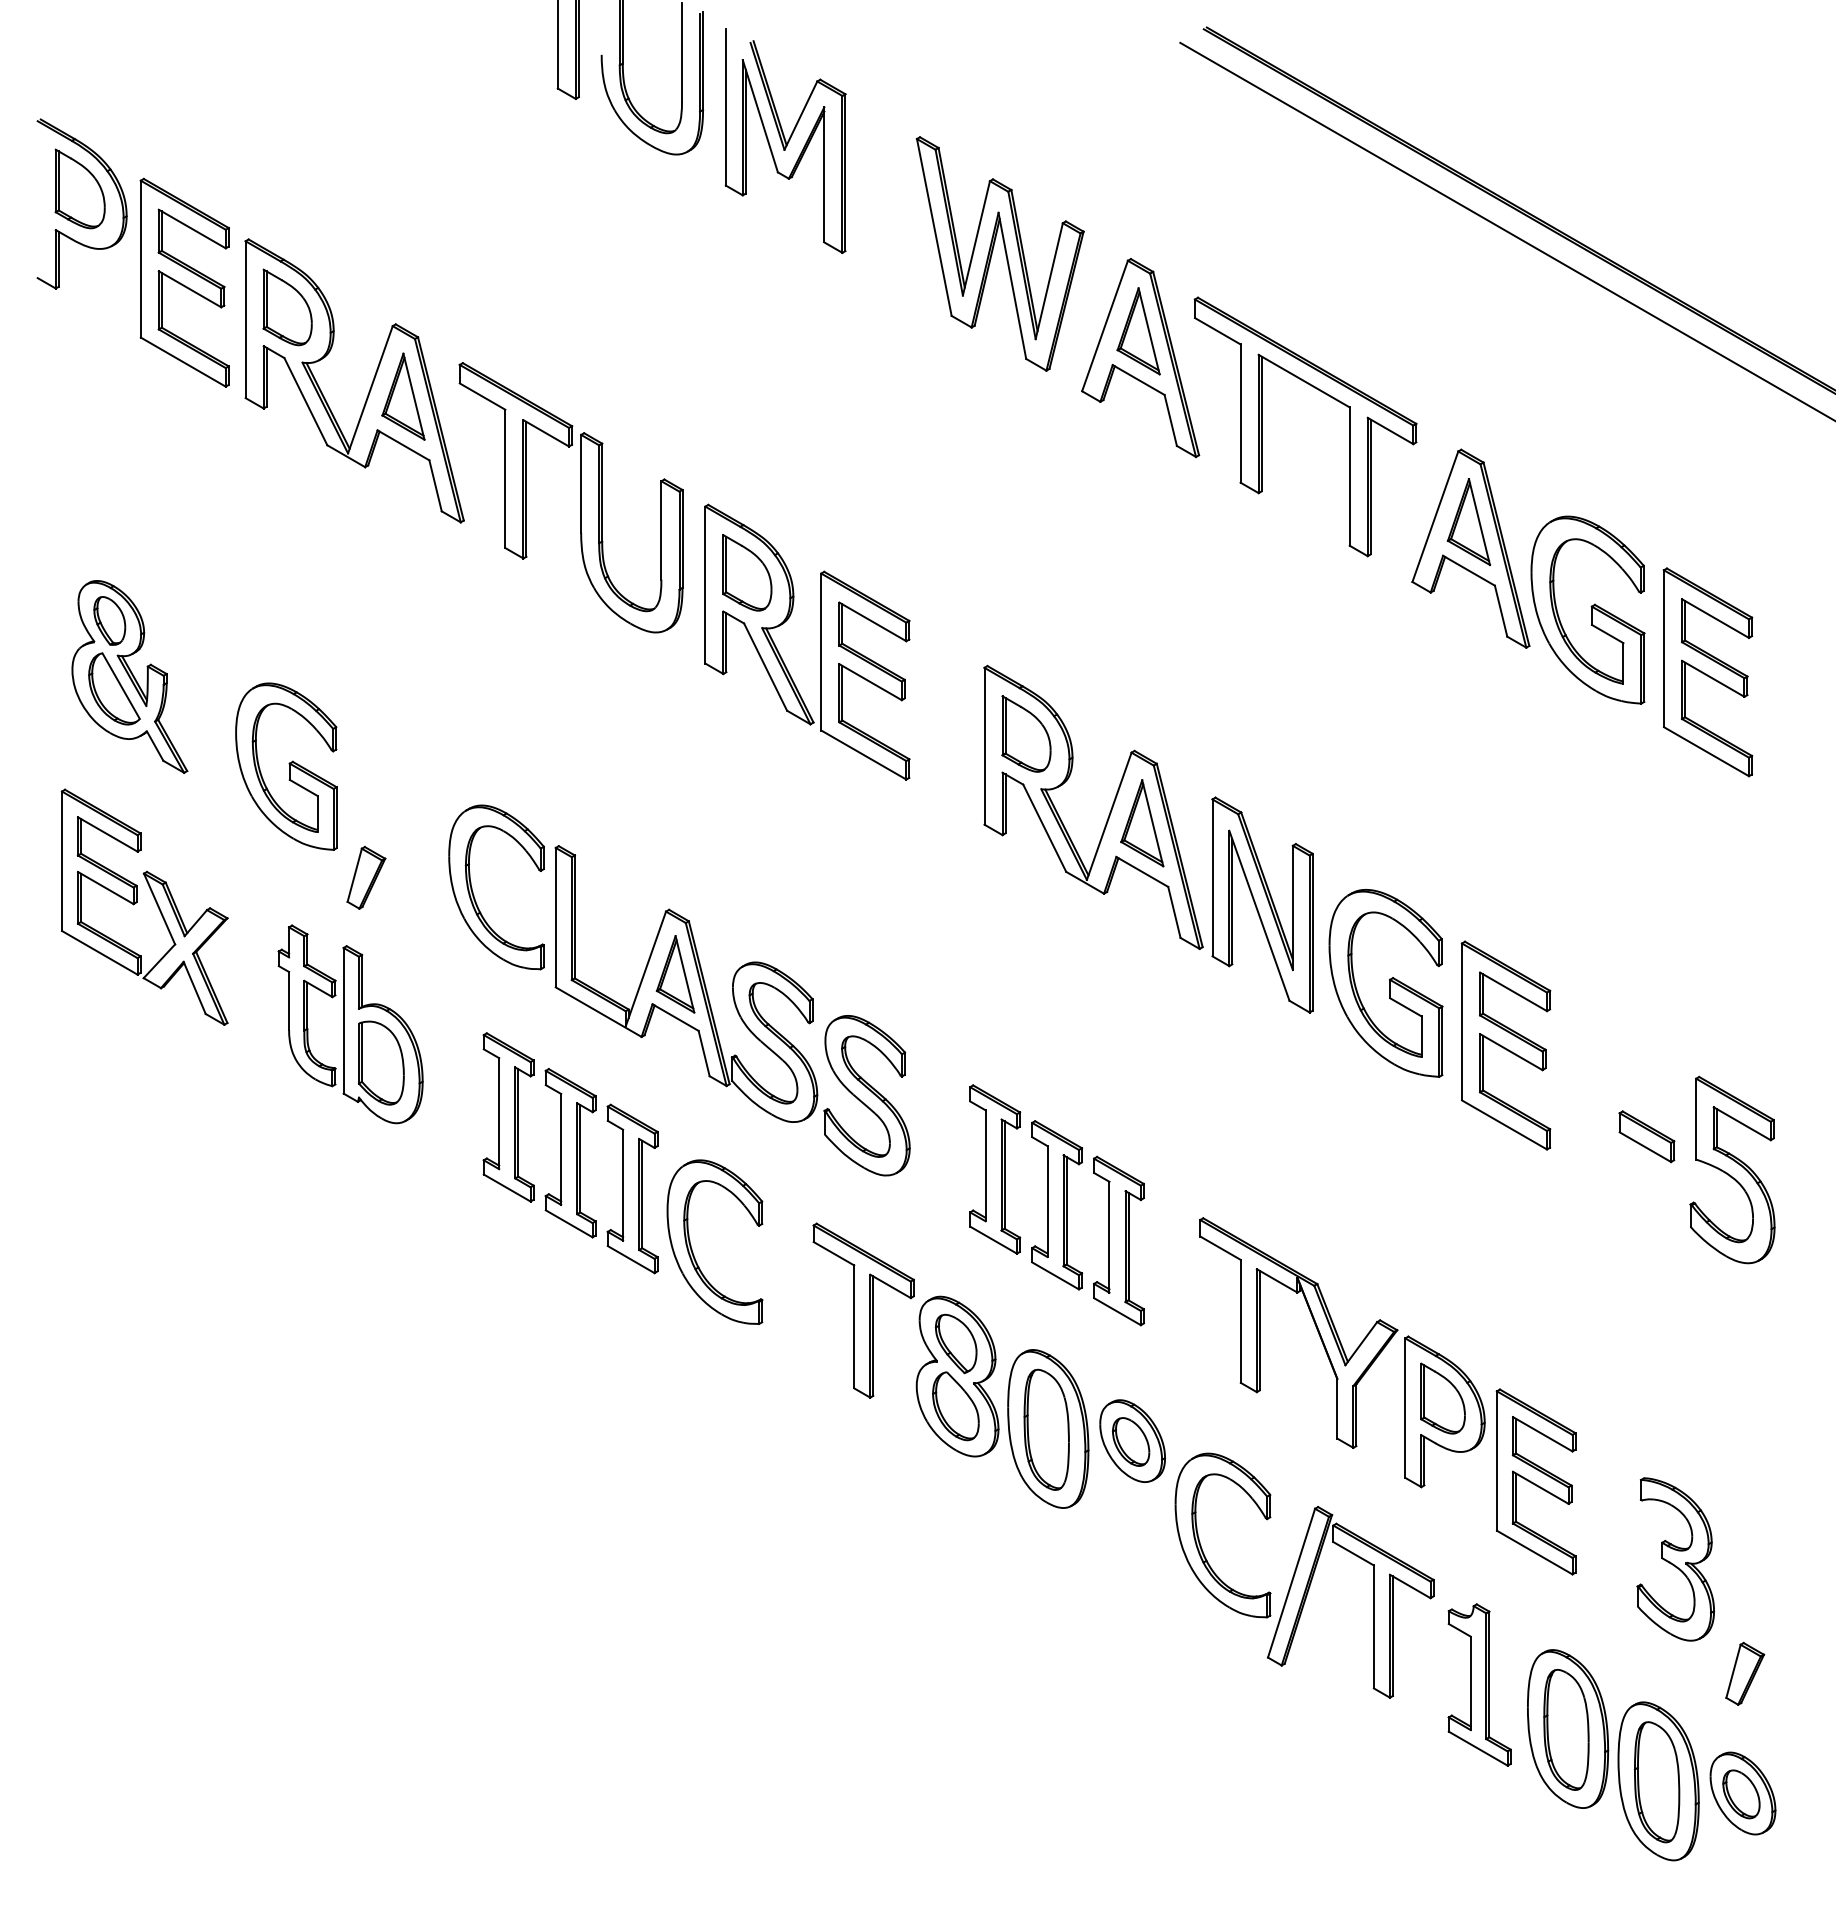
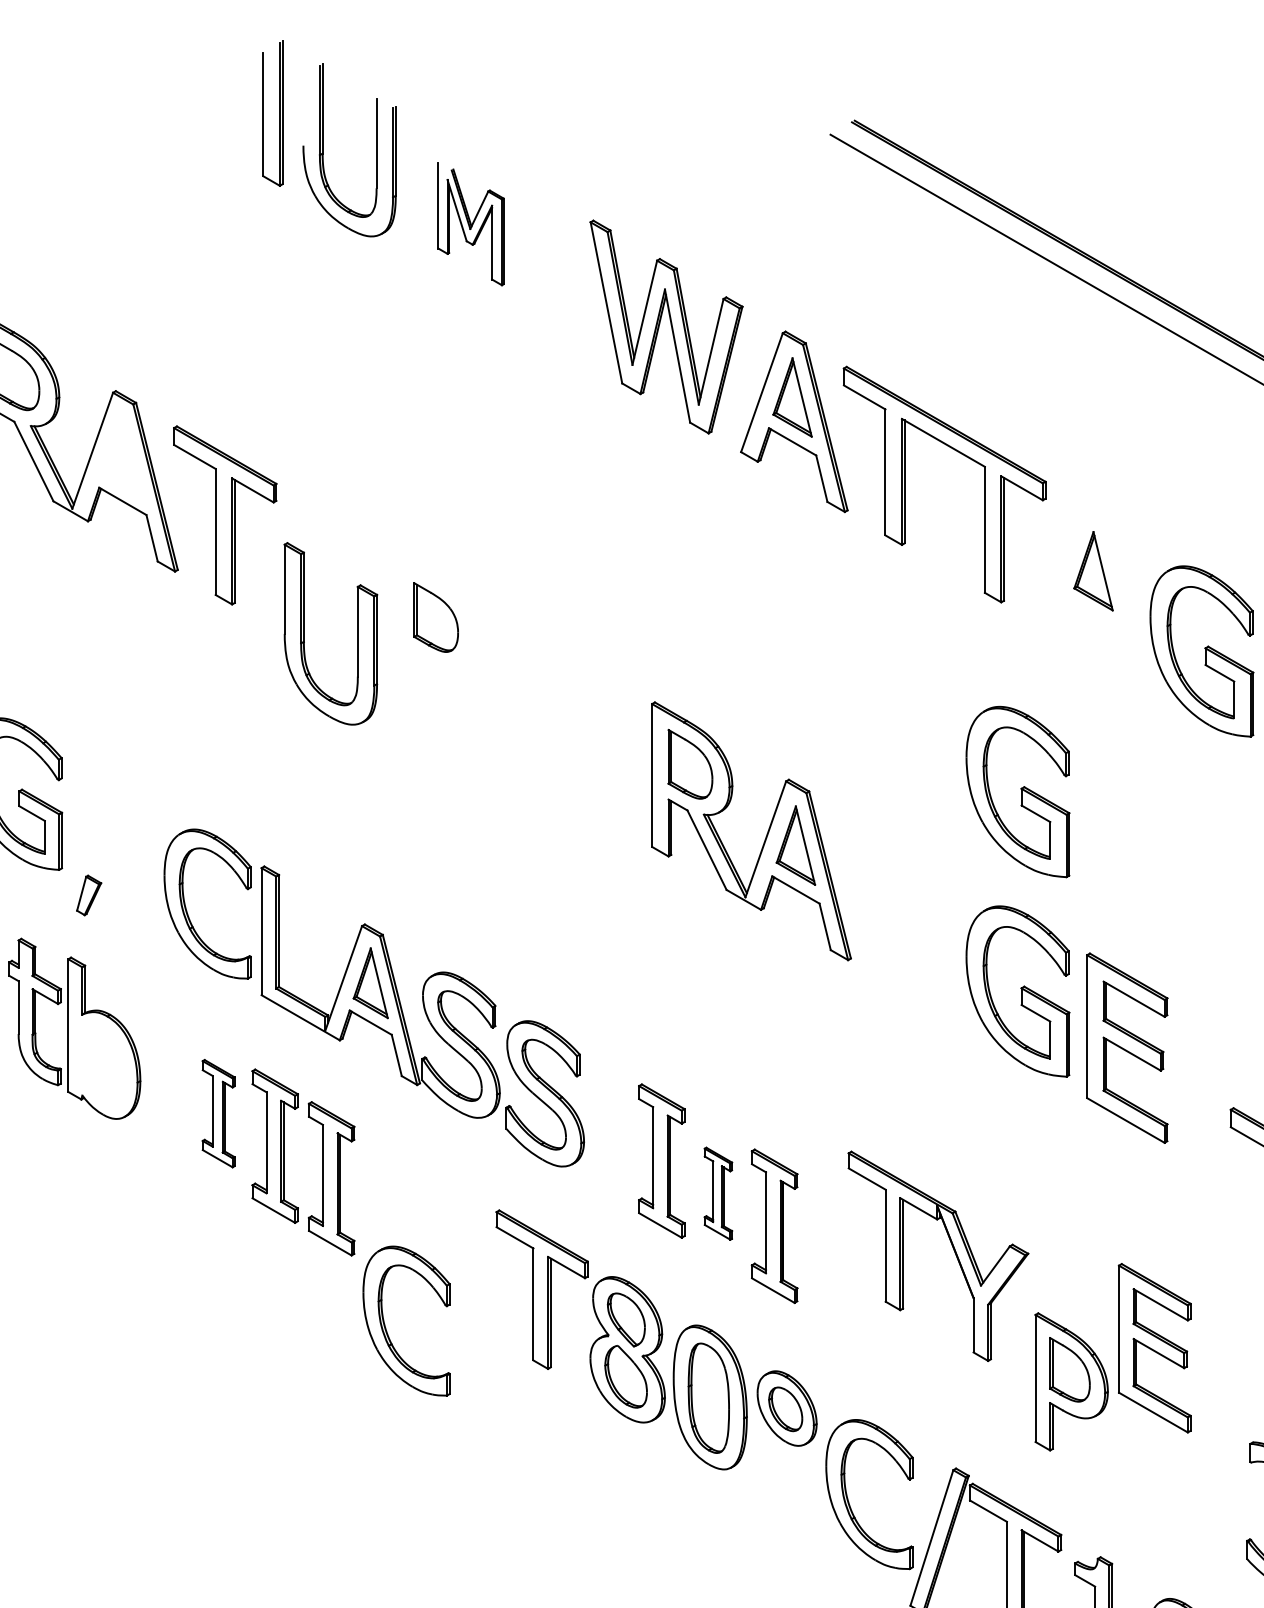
part: (785, 140) -> (470, 223), size x0.6
part: (403, 396) -> (122, 456), removed
part: (602, 532) -> (304, 633), moved
part: (1470, 548) -> (1094, 595), removed
part: (820, 641) -> (502, 680), removed
part: (1385, 764) -> (1017, 792), added
part: (366, 877) -> (89, 895), size x0.7
part: (1262, 904) -> (905, 919), removed
part: (381, 1062) -> (102, 1063), removed
part: (508, 1117) -> (218, 1113), size x0.7
part: (1057, 1205) -> (718, 1193), size x0.6
part: (692, 1248) -> (386, 1326), moved
part: (1314, 1324) -> (952, 1248), moved
part: (1535, 1481) -> (1154, 1347), moved

